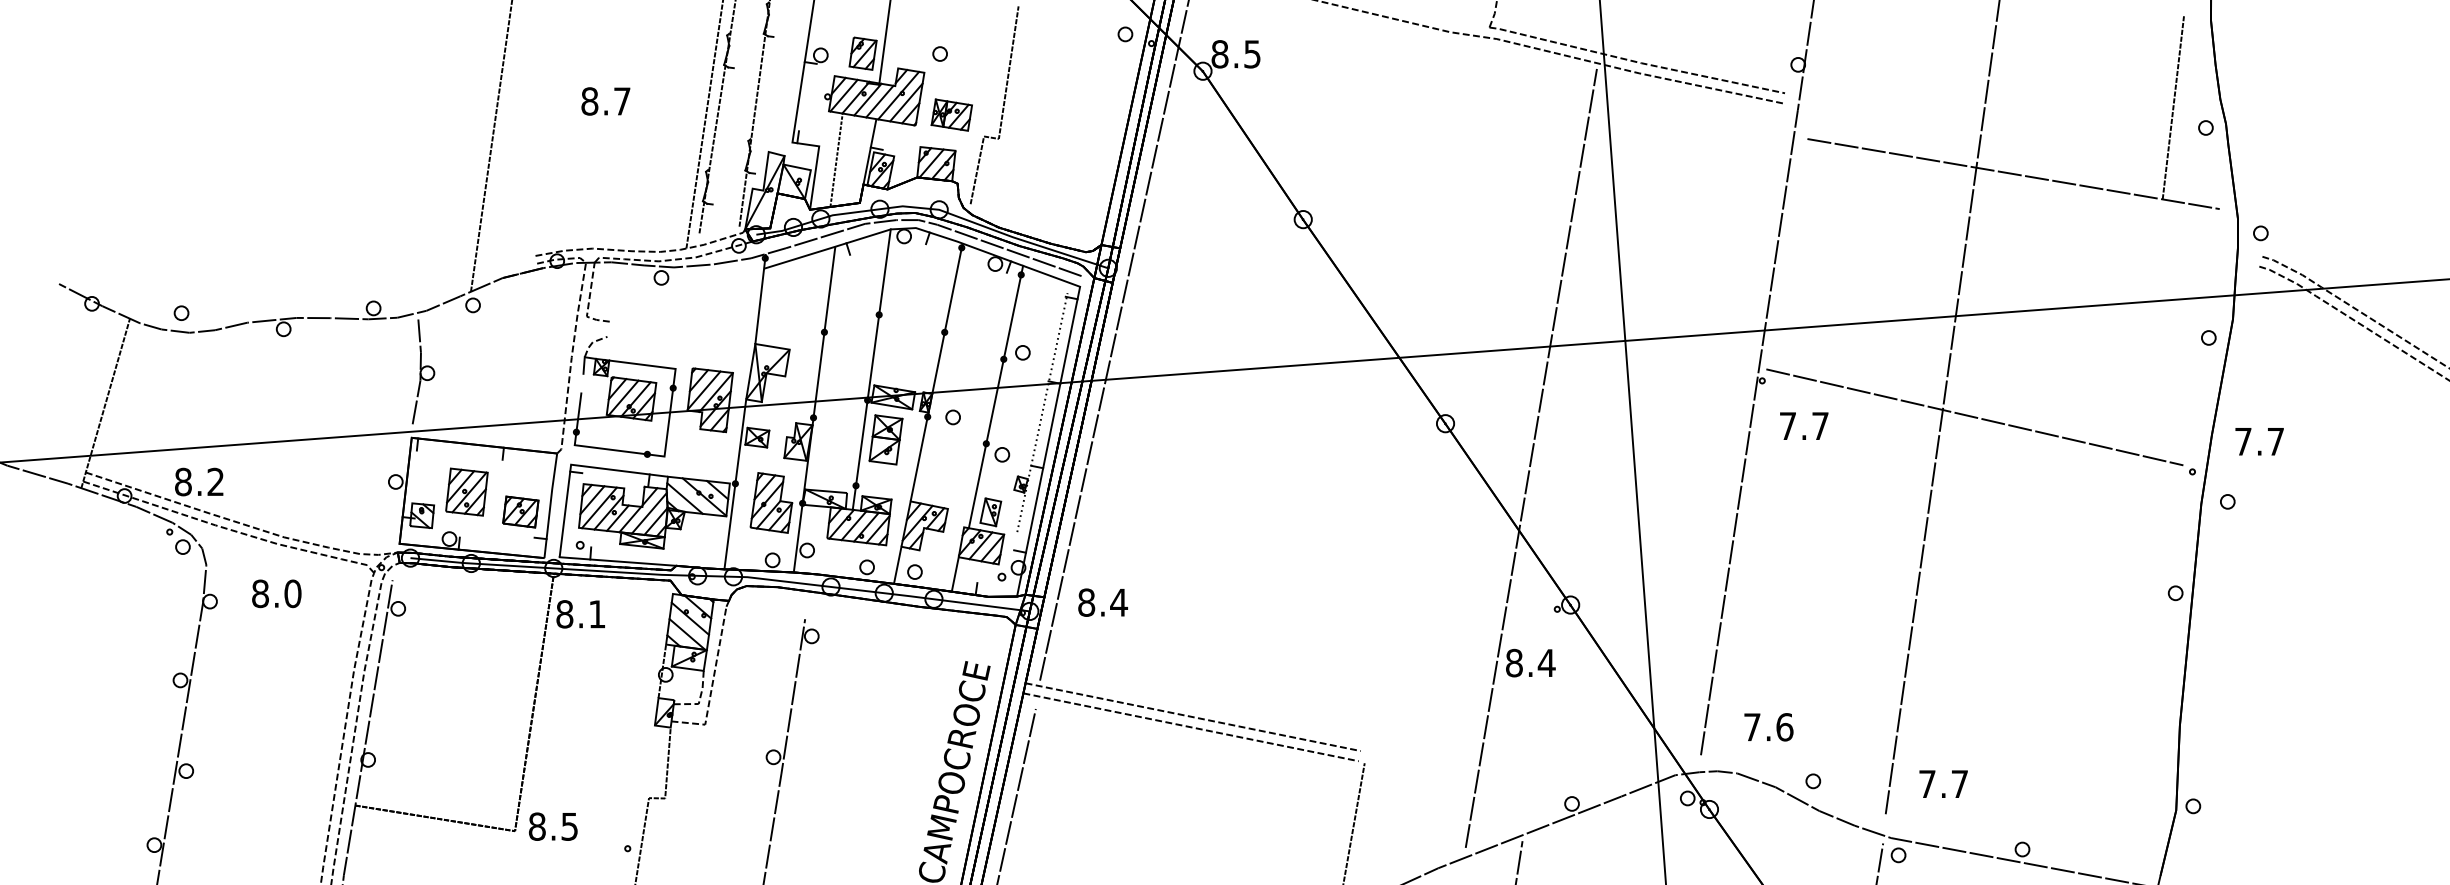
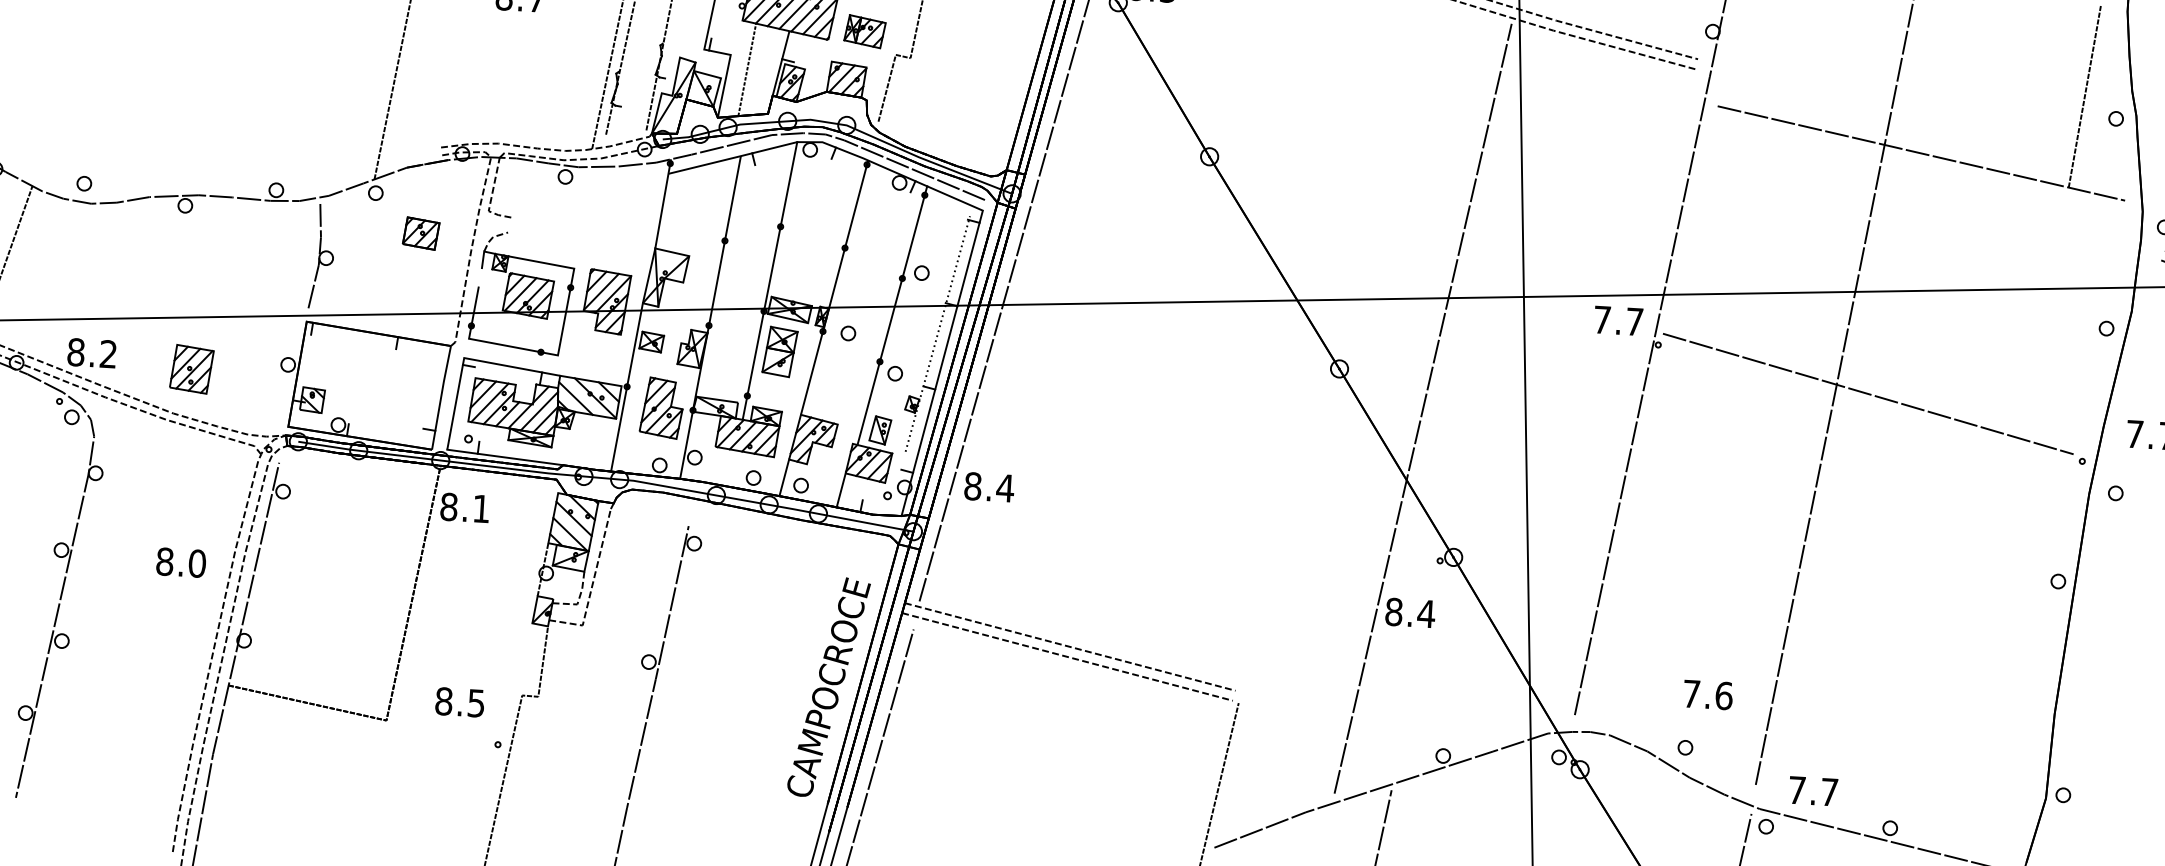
text: (1804, 425) -> (1618, 320), moved
part: (466, 491) -> (191, 368), moved
part: (520, 511) -> (420, 233), moved
text: (276, 593) -> (180, 562), moved
text: (1102, 602) -> (988, 487), moved
text: (1768, 727) -> (1707, 695), moved
text: (1943, 783) -> (1813, 790), moved
text: (553, 826) -> (460, 702), moved

